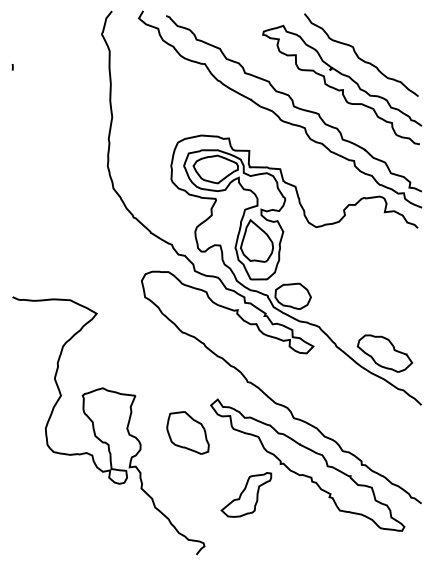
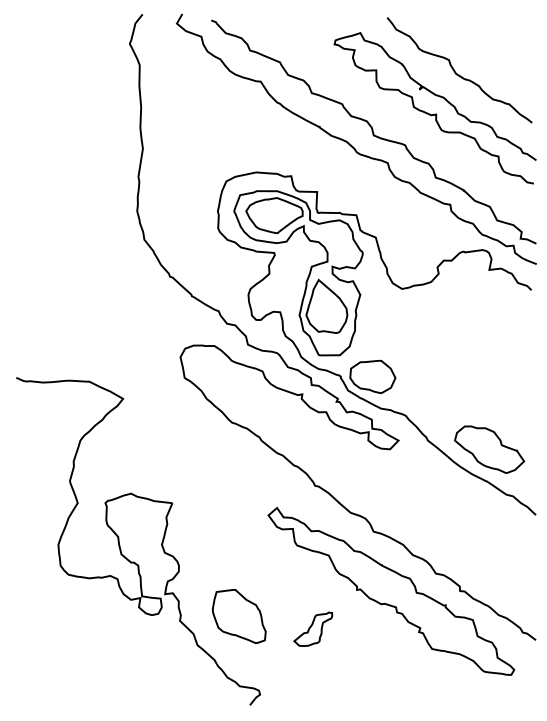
line: (12, 67) -> (16, 85), removed
part: (187, 432) -> (238, 616), moved
part: (245, 495) -> (312, 629), size x0.6

